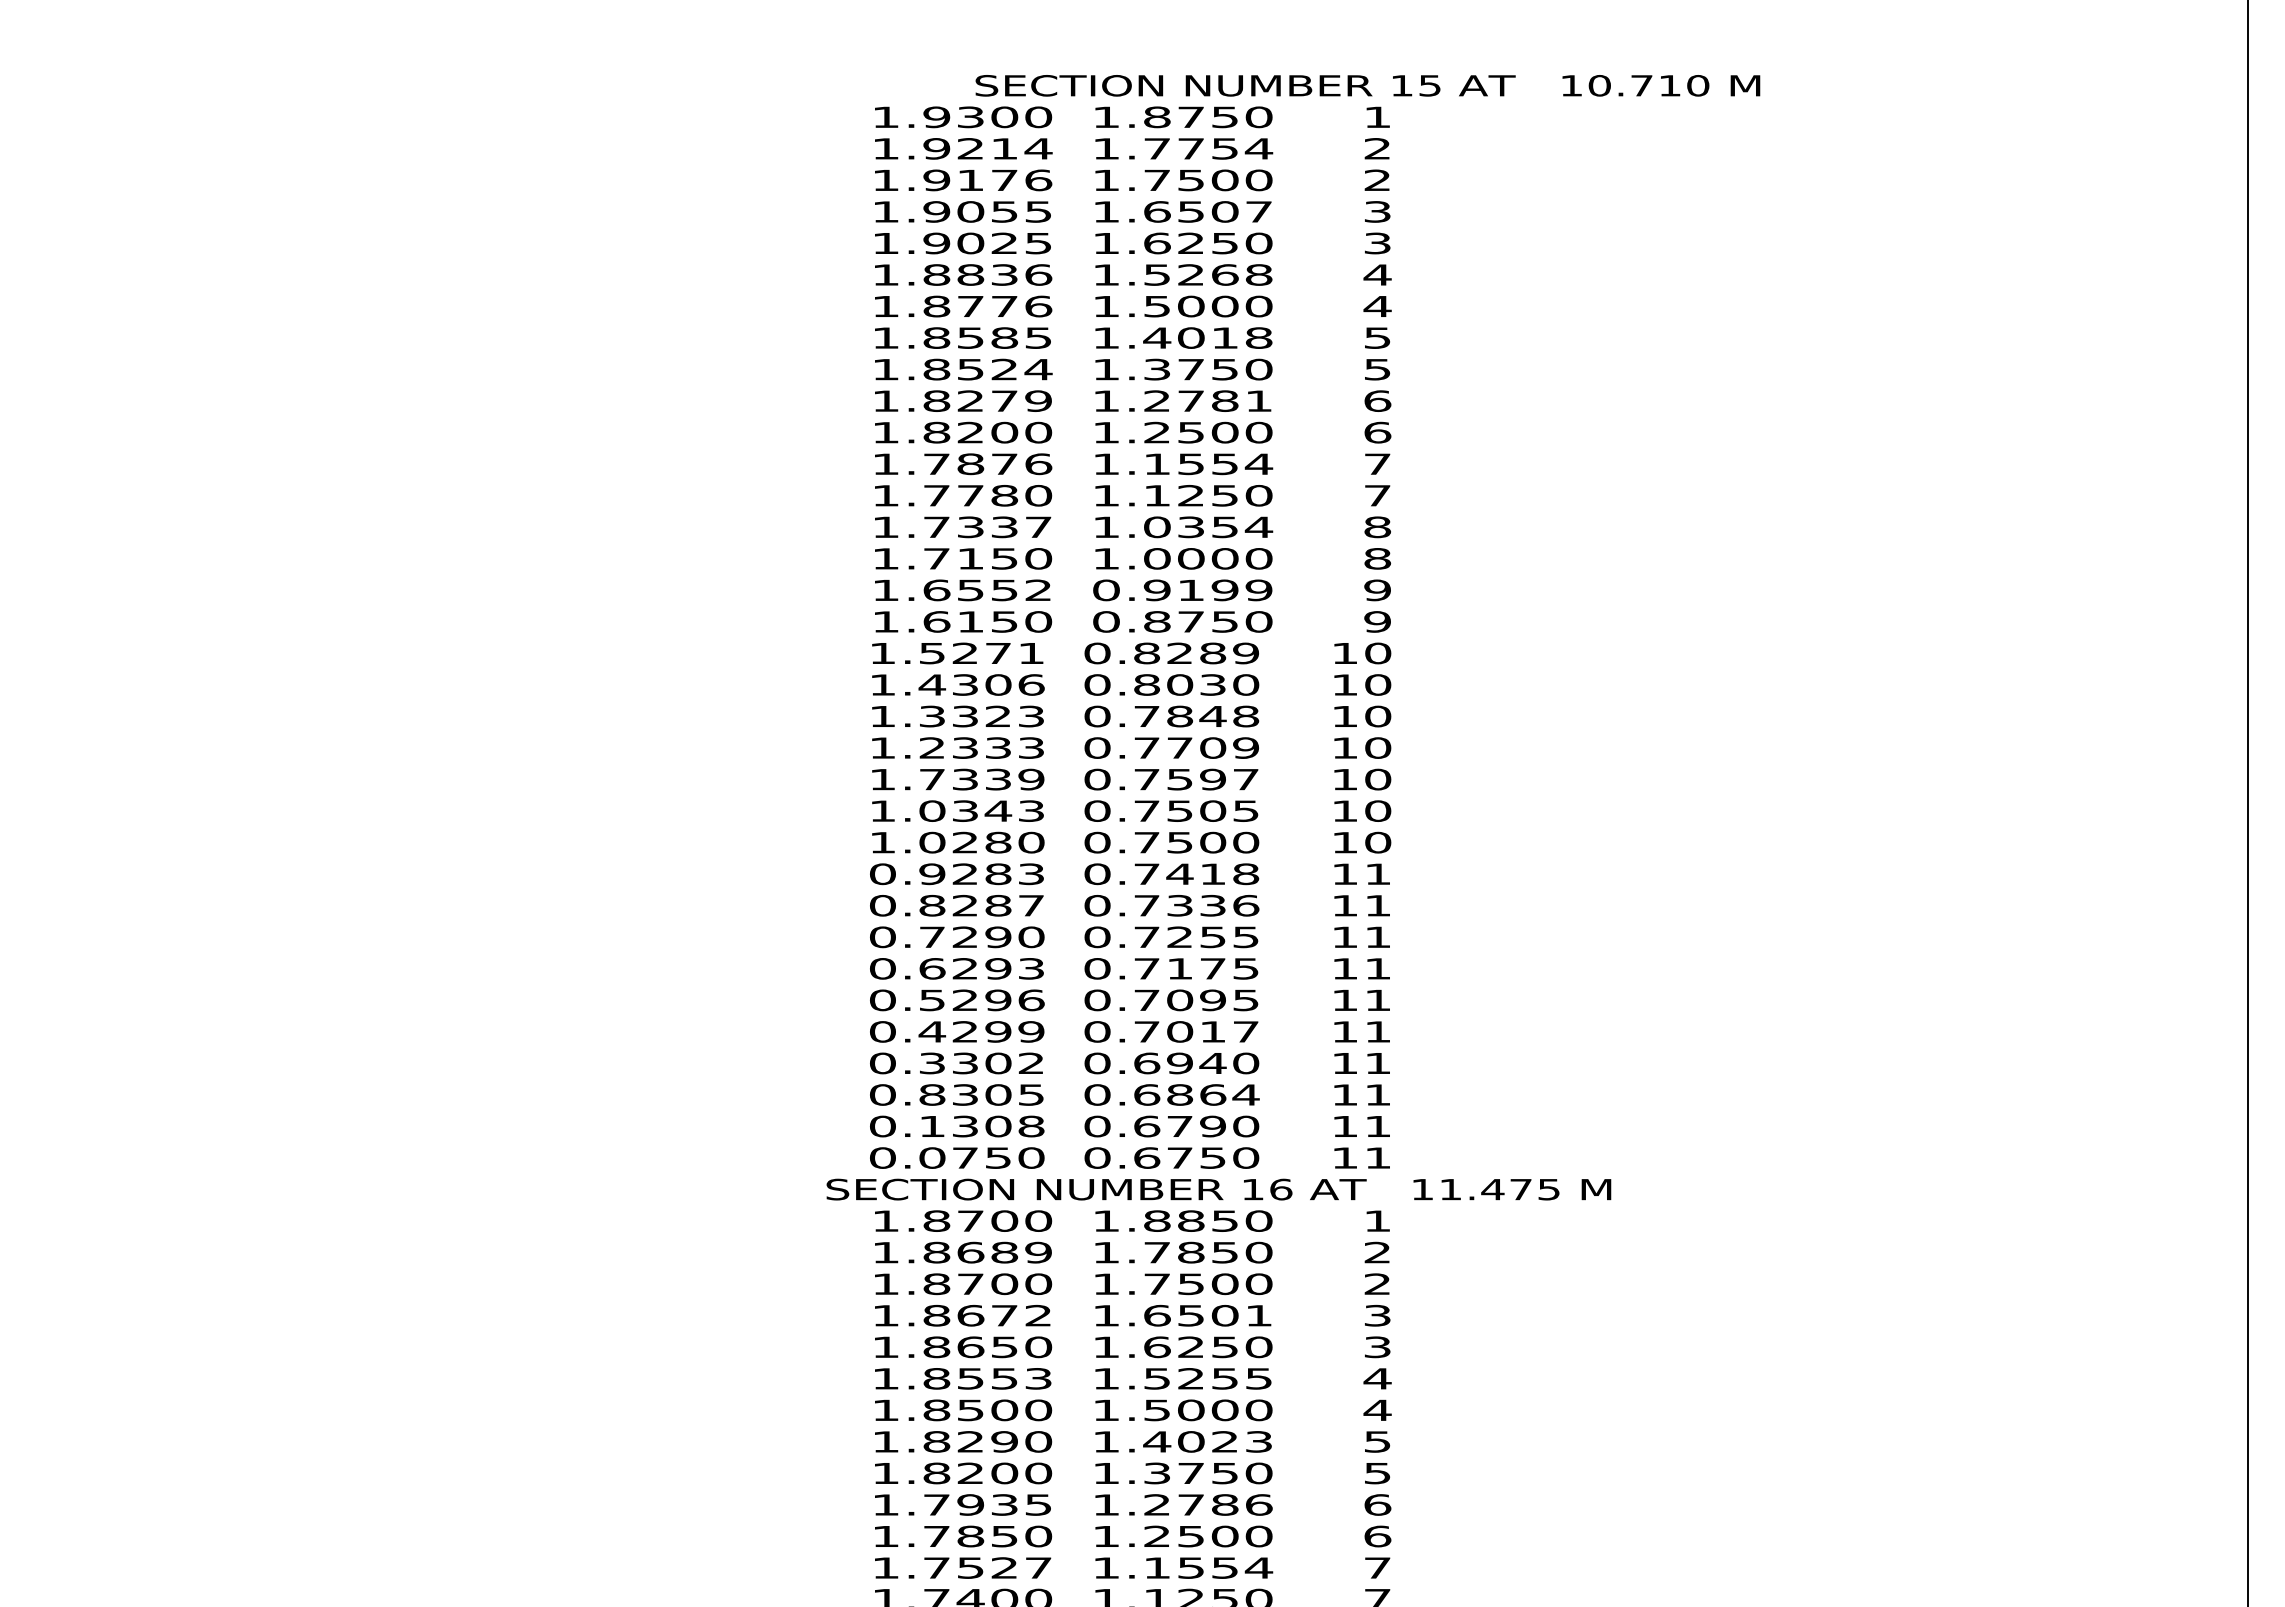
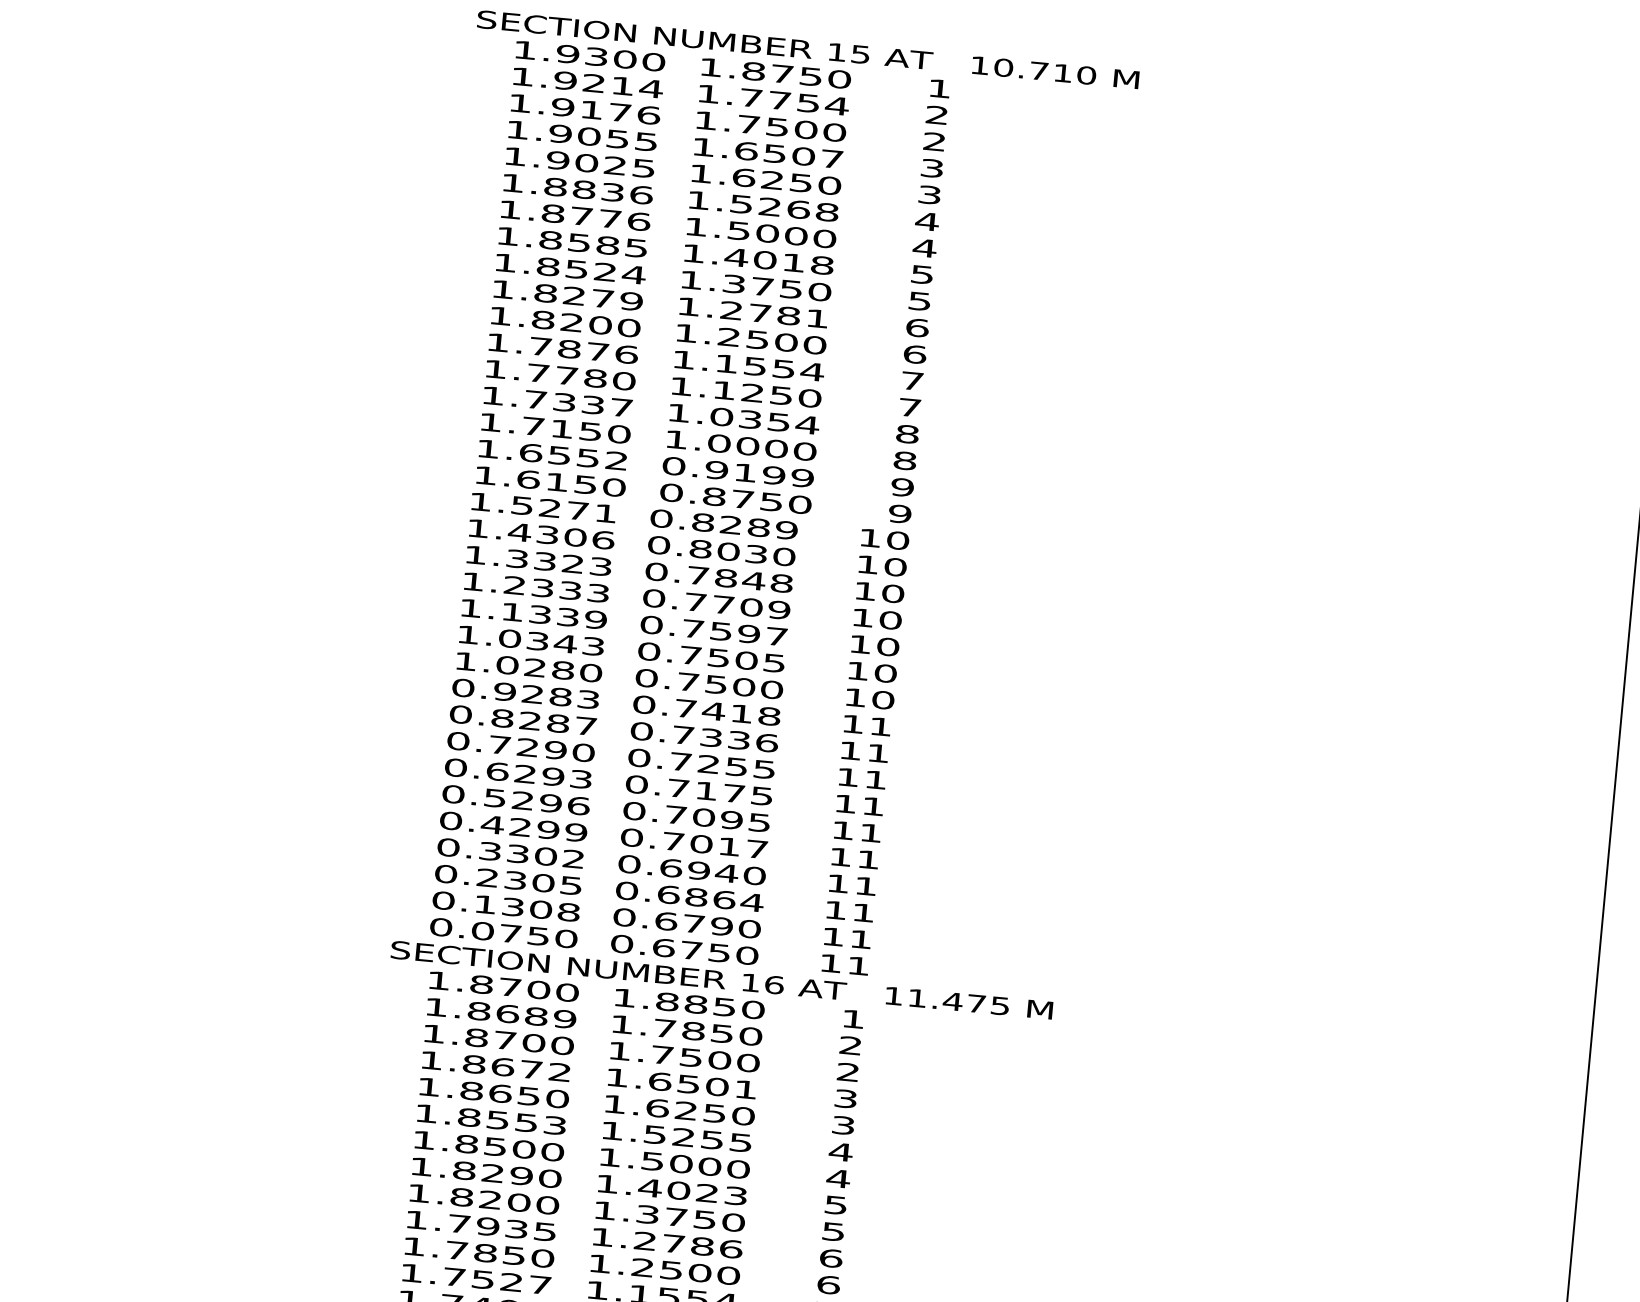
text: (1367, 85) -> (807, 49), moved
text: (932, 779) -> (512, 612), 1.7339 -> 1.1339
text: (932, 1094) -> (487, 877), 0.8305 -> 0.2305

